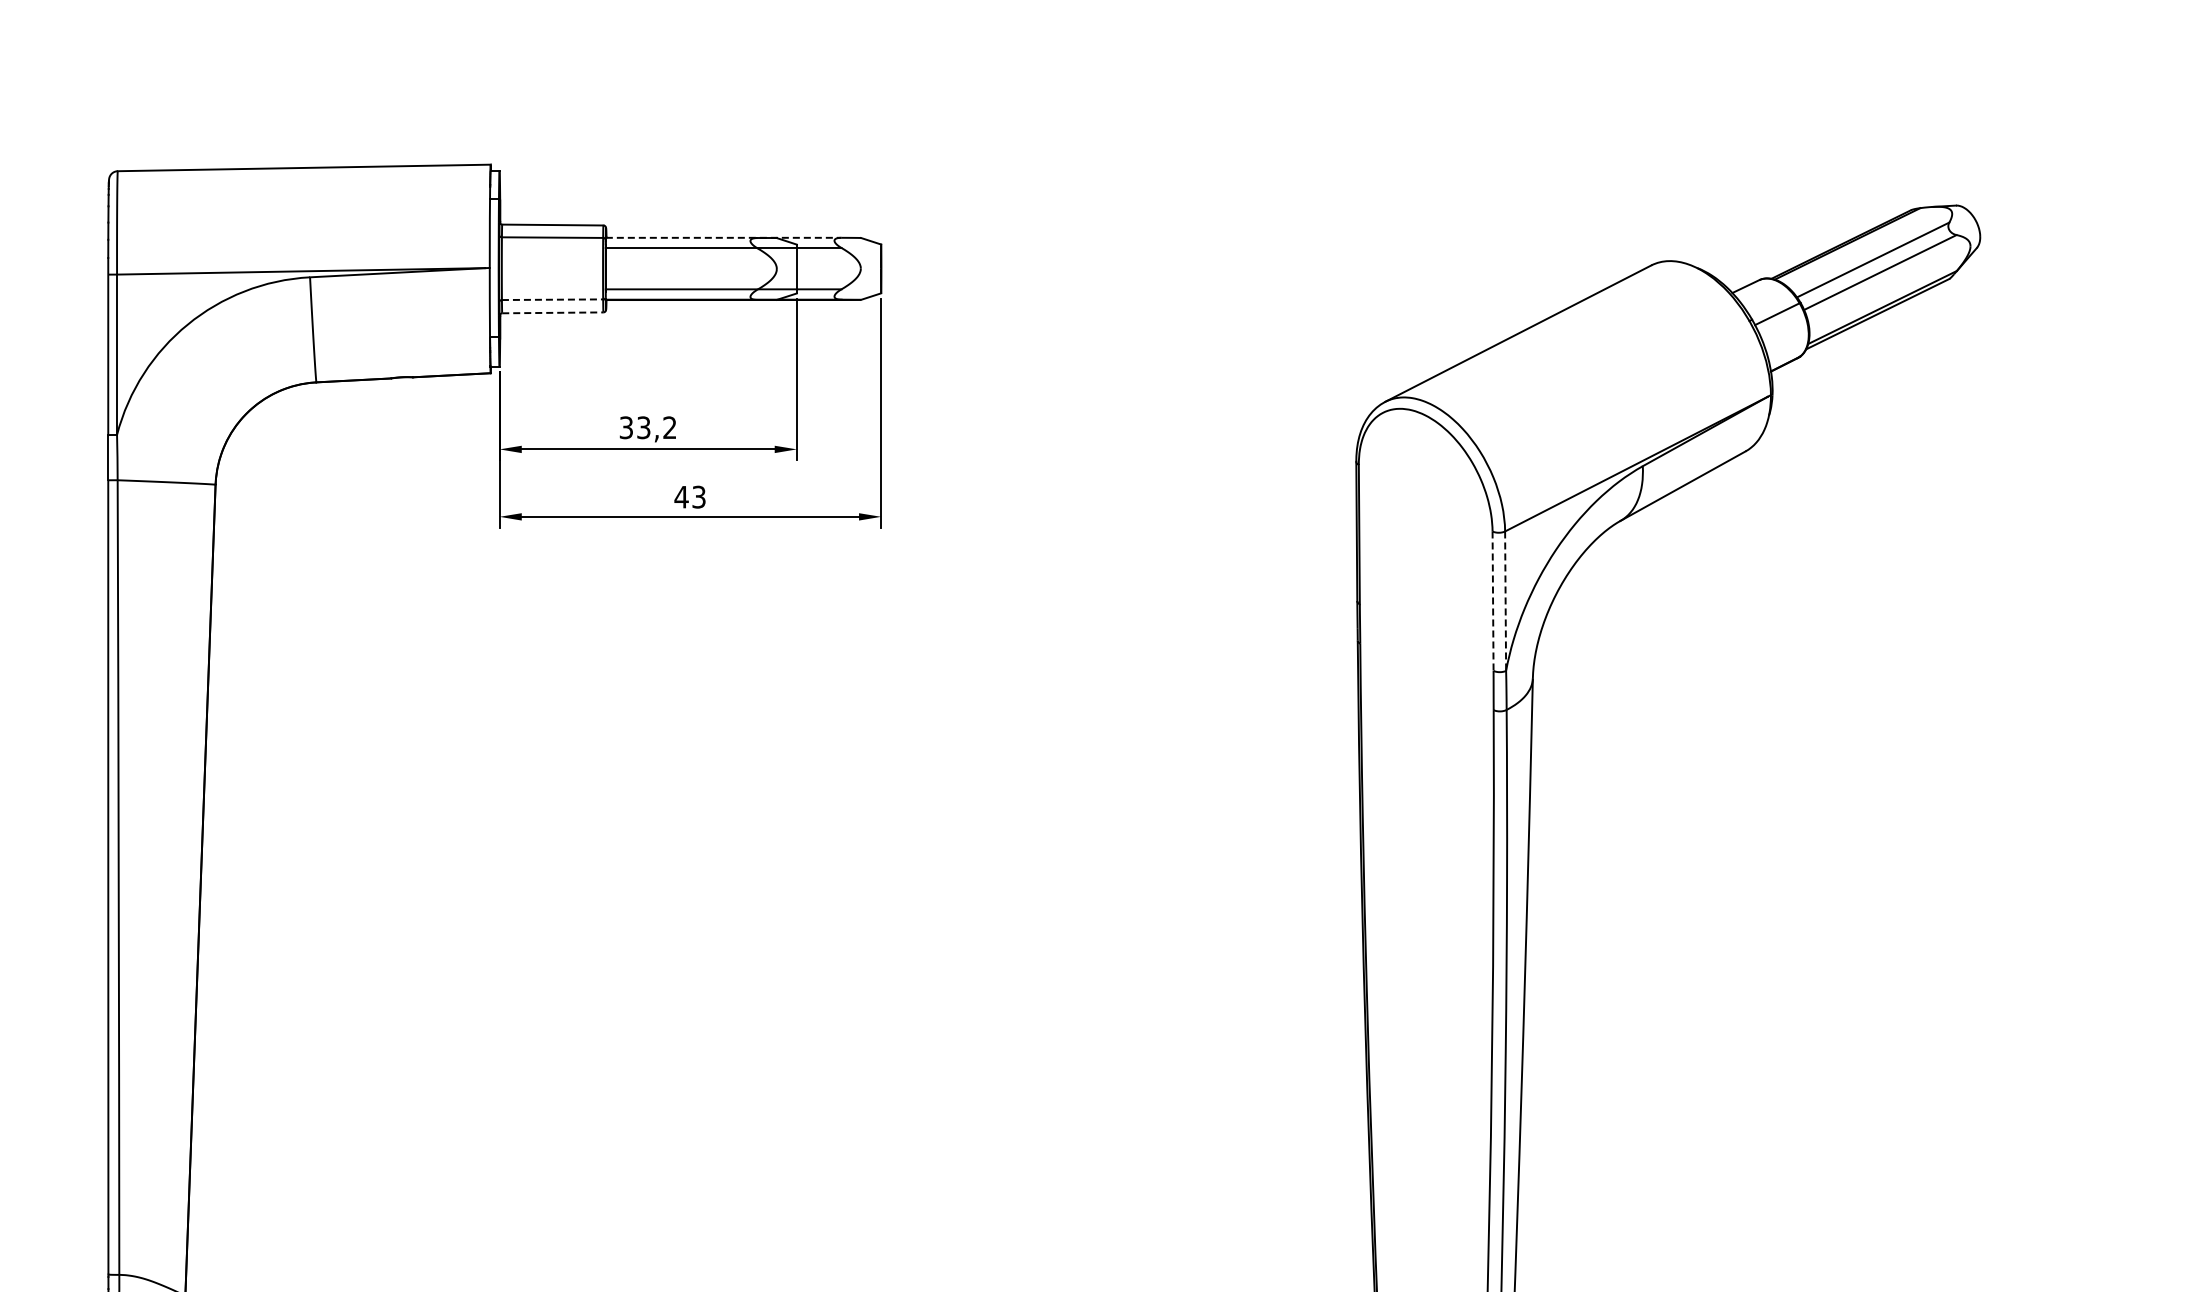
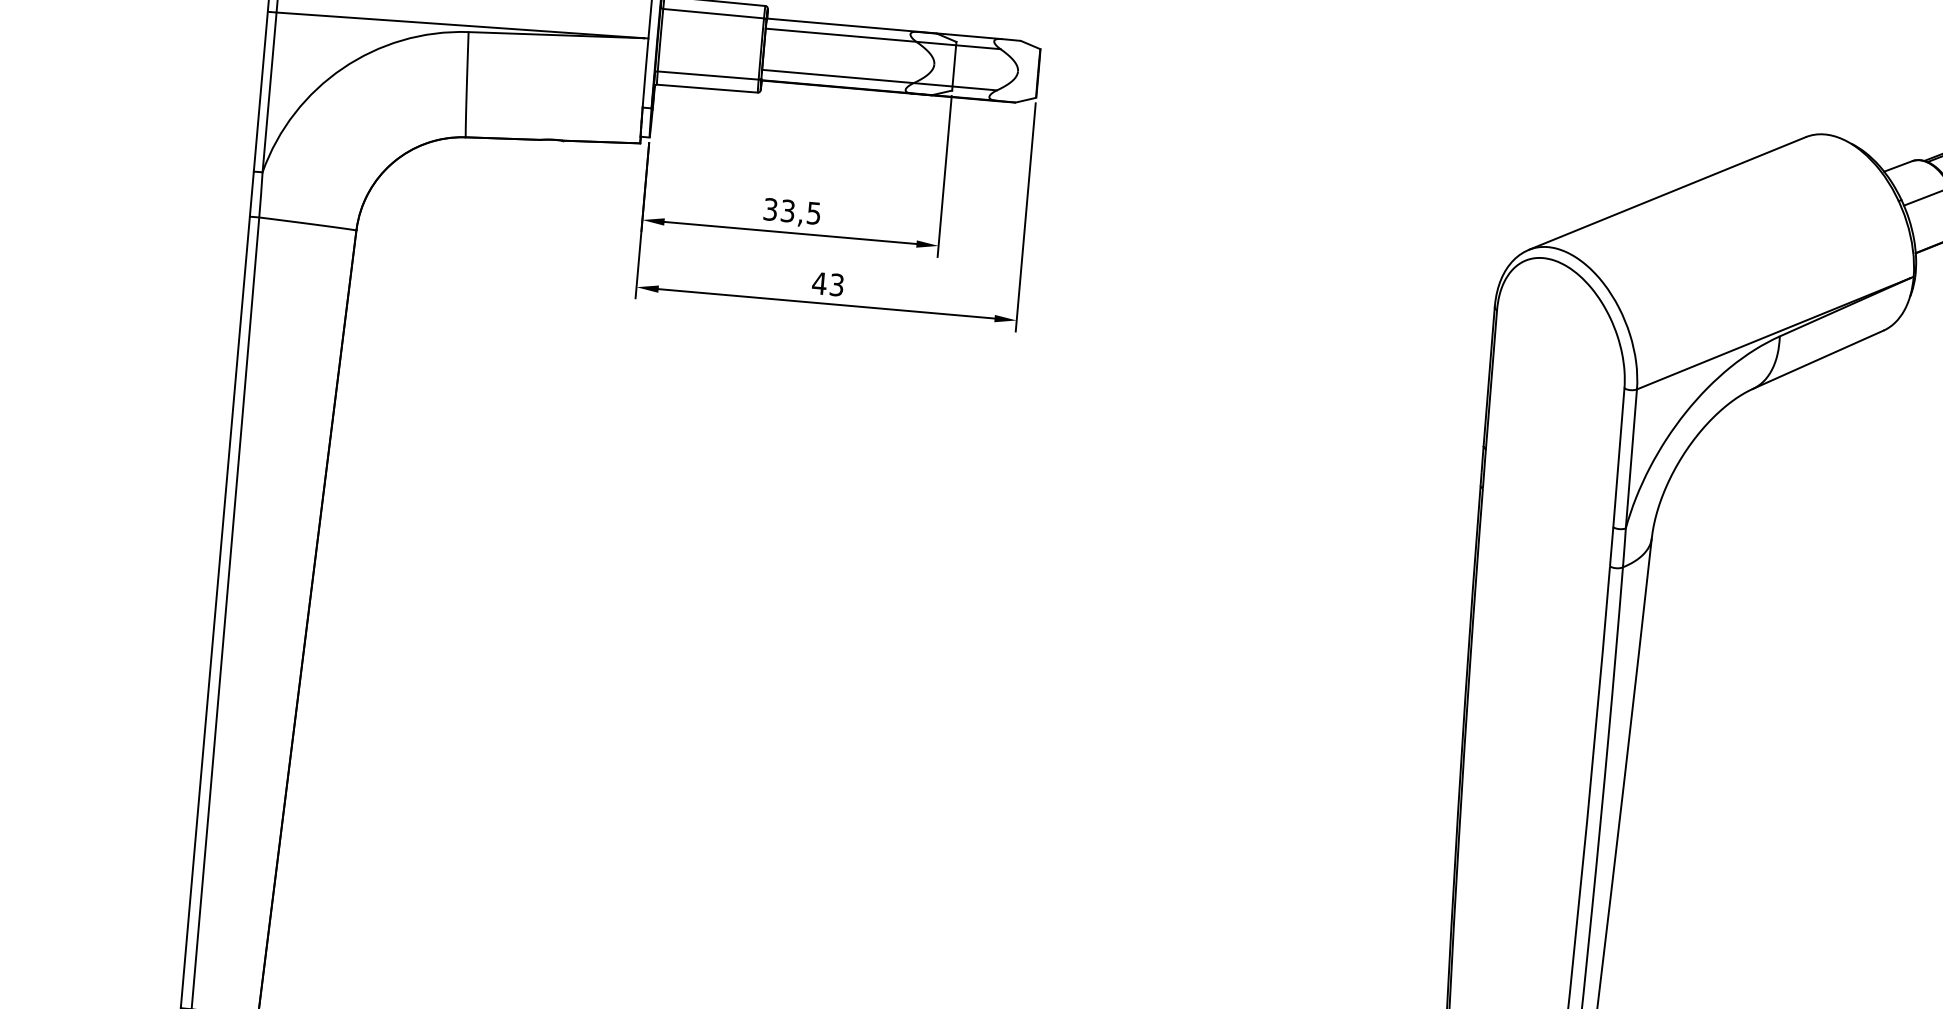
line: (723, 237) -> (883, 28), dashed -> solid
line: (552, 299) -> (708, 75), dashed -> solid
line: (552, 312) -> (707, 88), dashed -> solid
text: (669, 427) -> (813, 213), 33,2 -> 33,5
line: (1493, 601) -> (1619, 458), dashed -> solid
line: (1505, 601) -> (1631, 459), dashed -> solid

